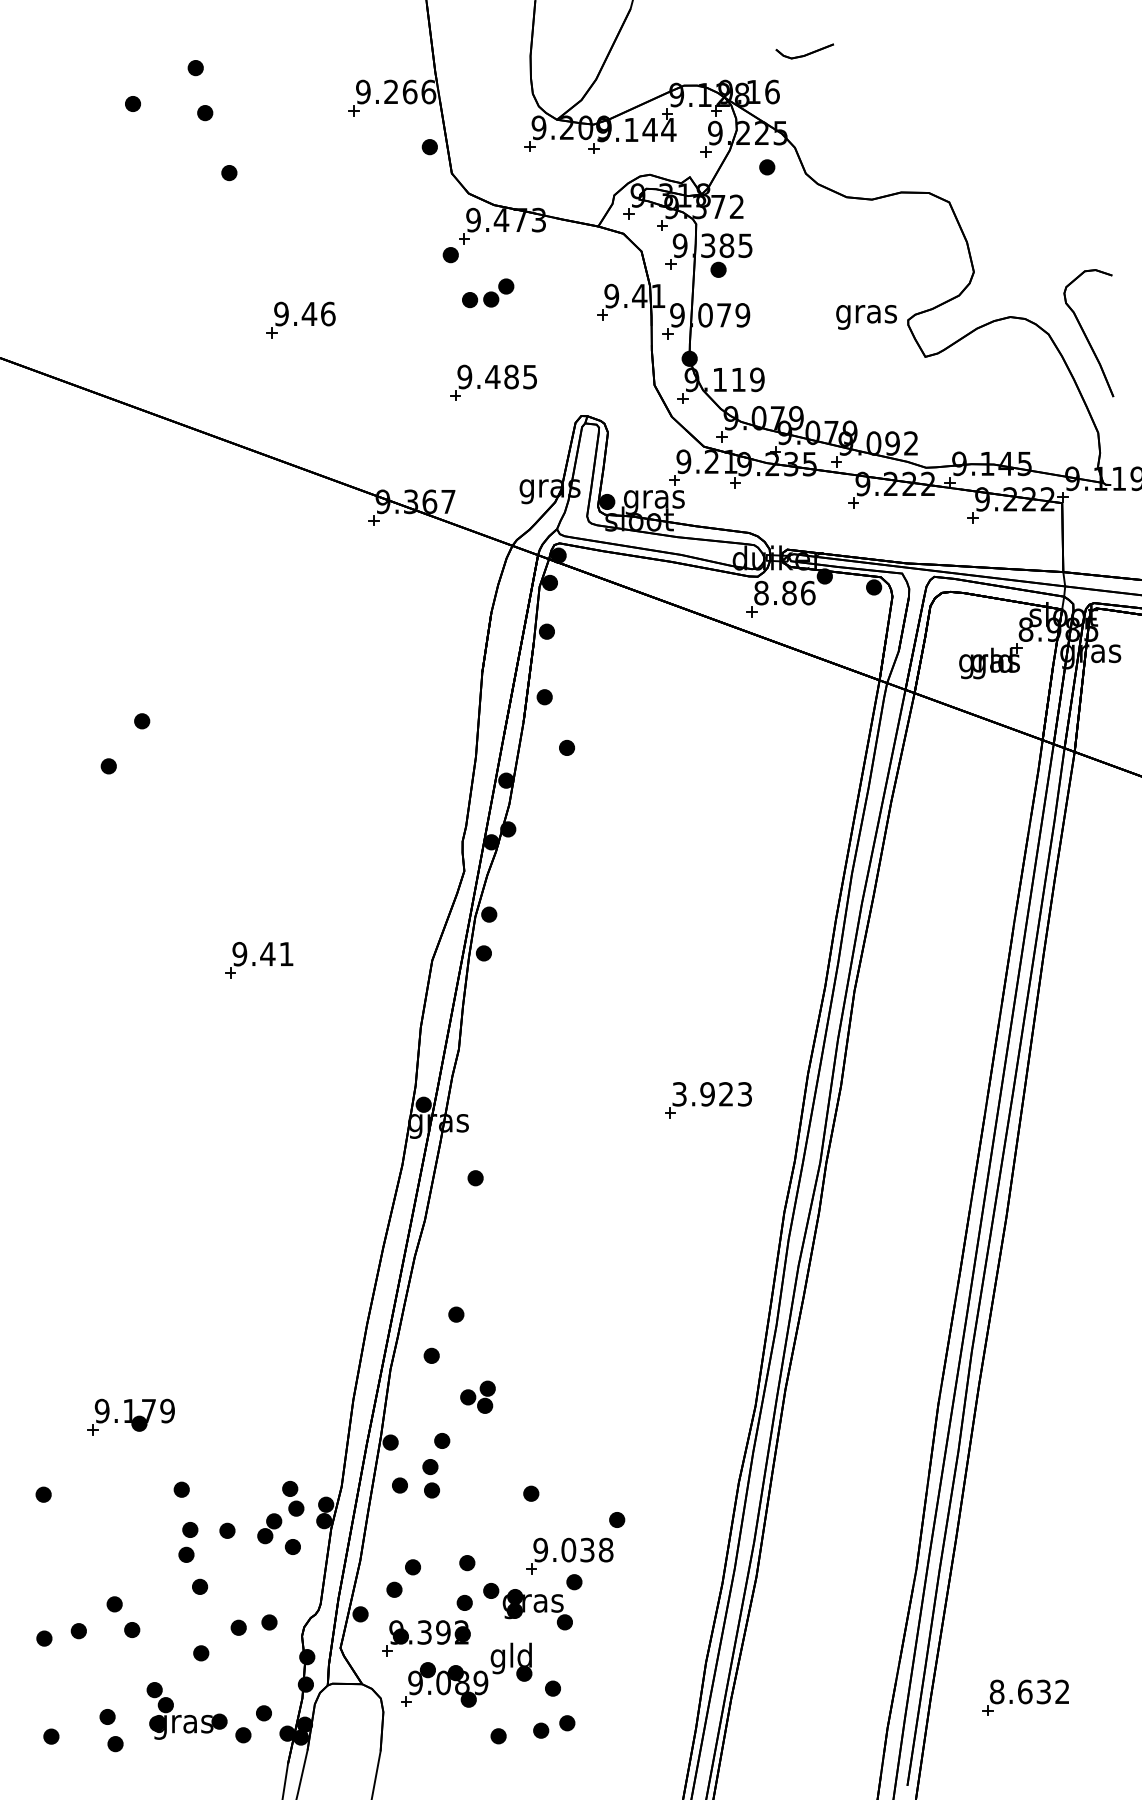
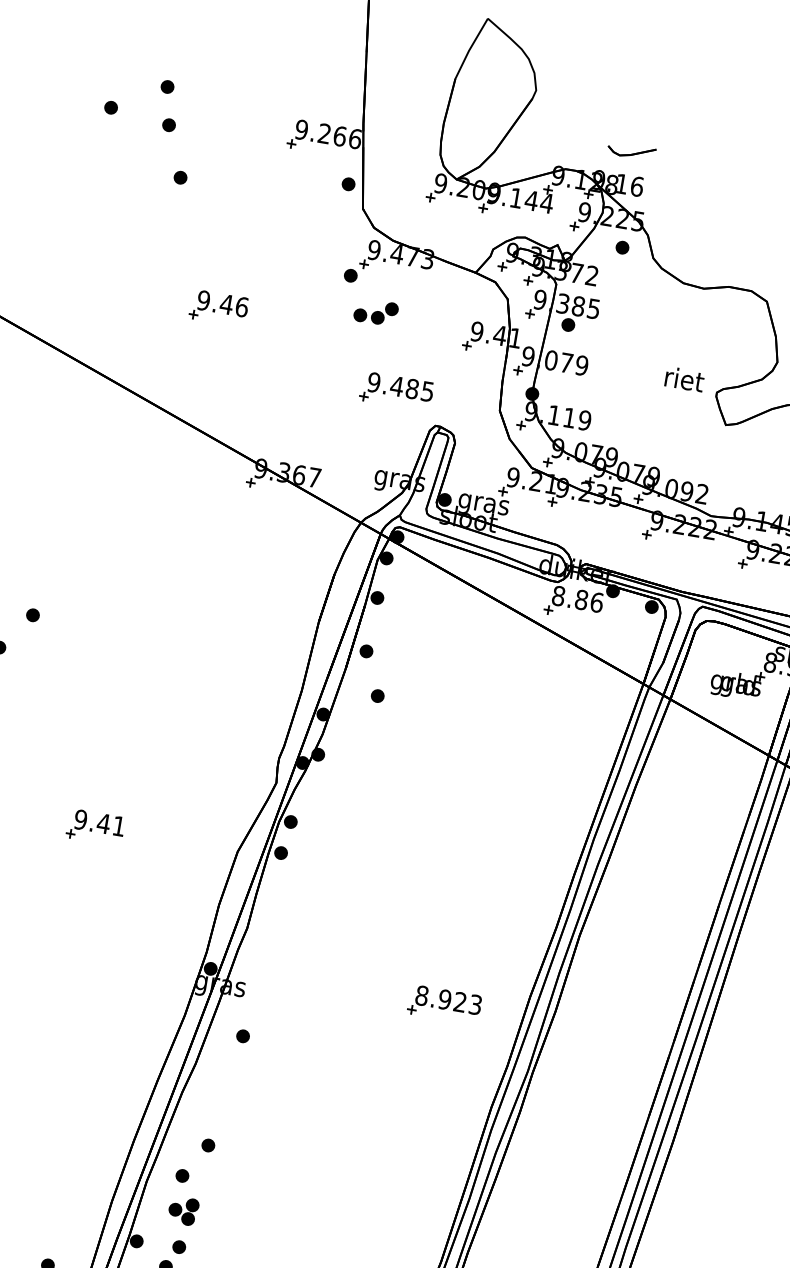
part: (804, 51) -> (631, 151), moved
text: (866, 313) -> (683, 381), gras -> riet
part: (493, 382) -> (396, 391), moved
text: (679, 1094) -> (421, 995), 3.923 -> 8.923
part: (477, 1396) -> (183, 1210), moved

